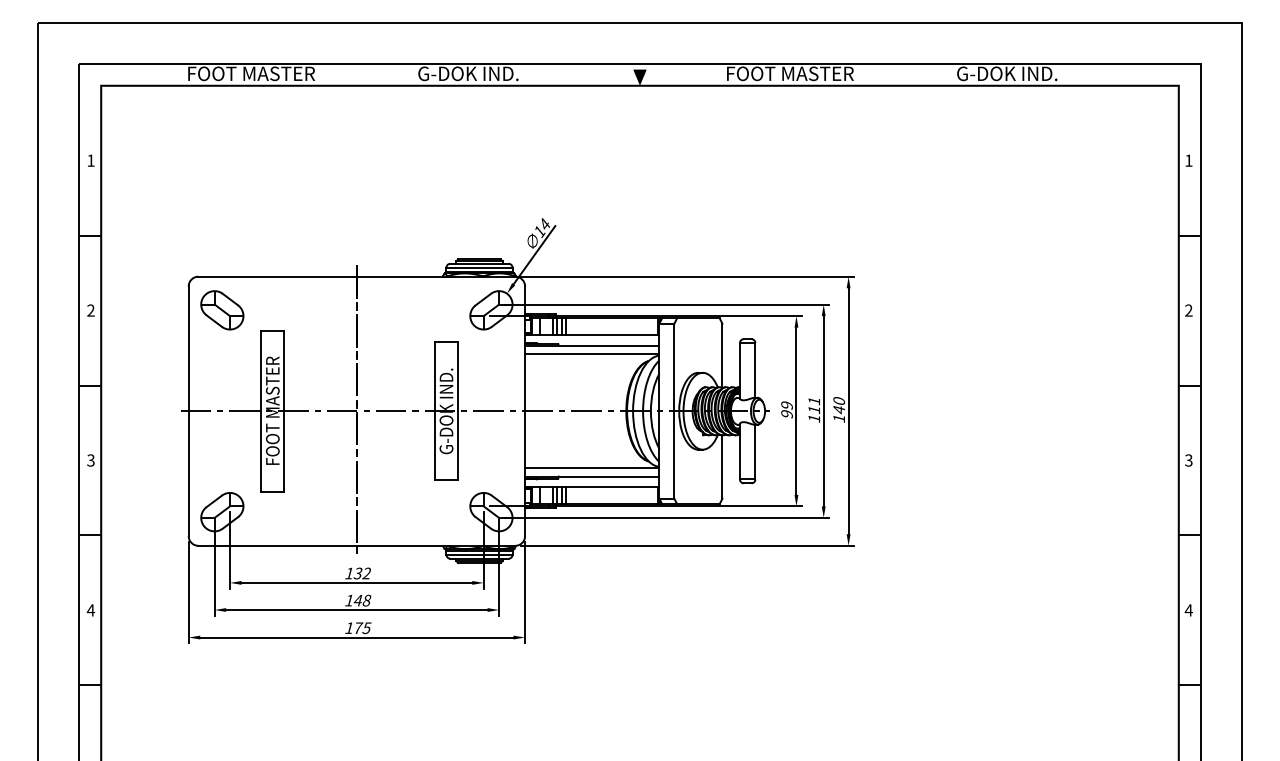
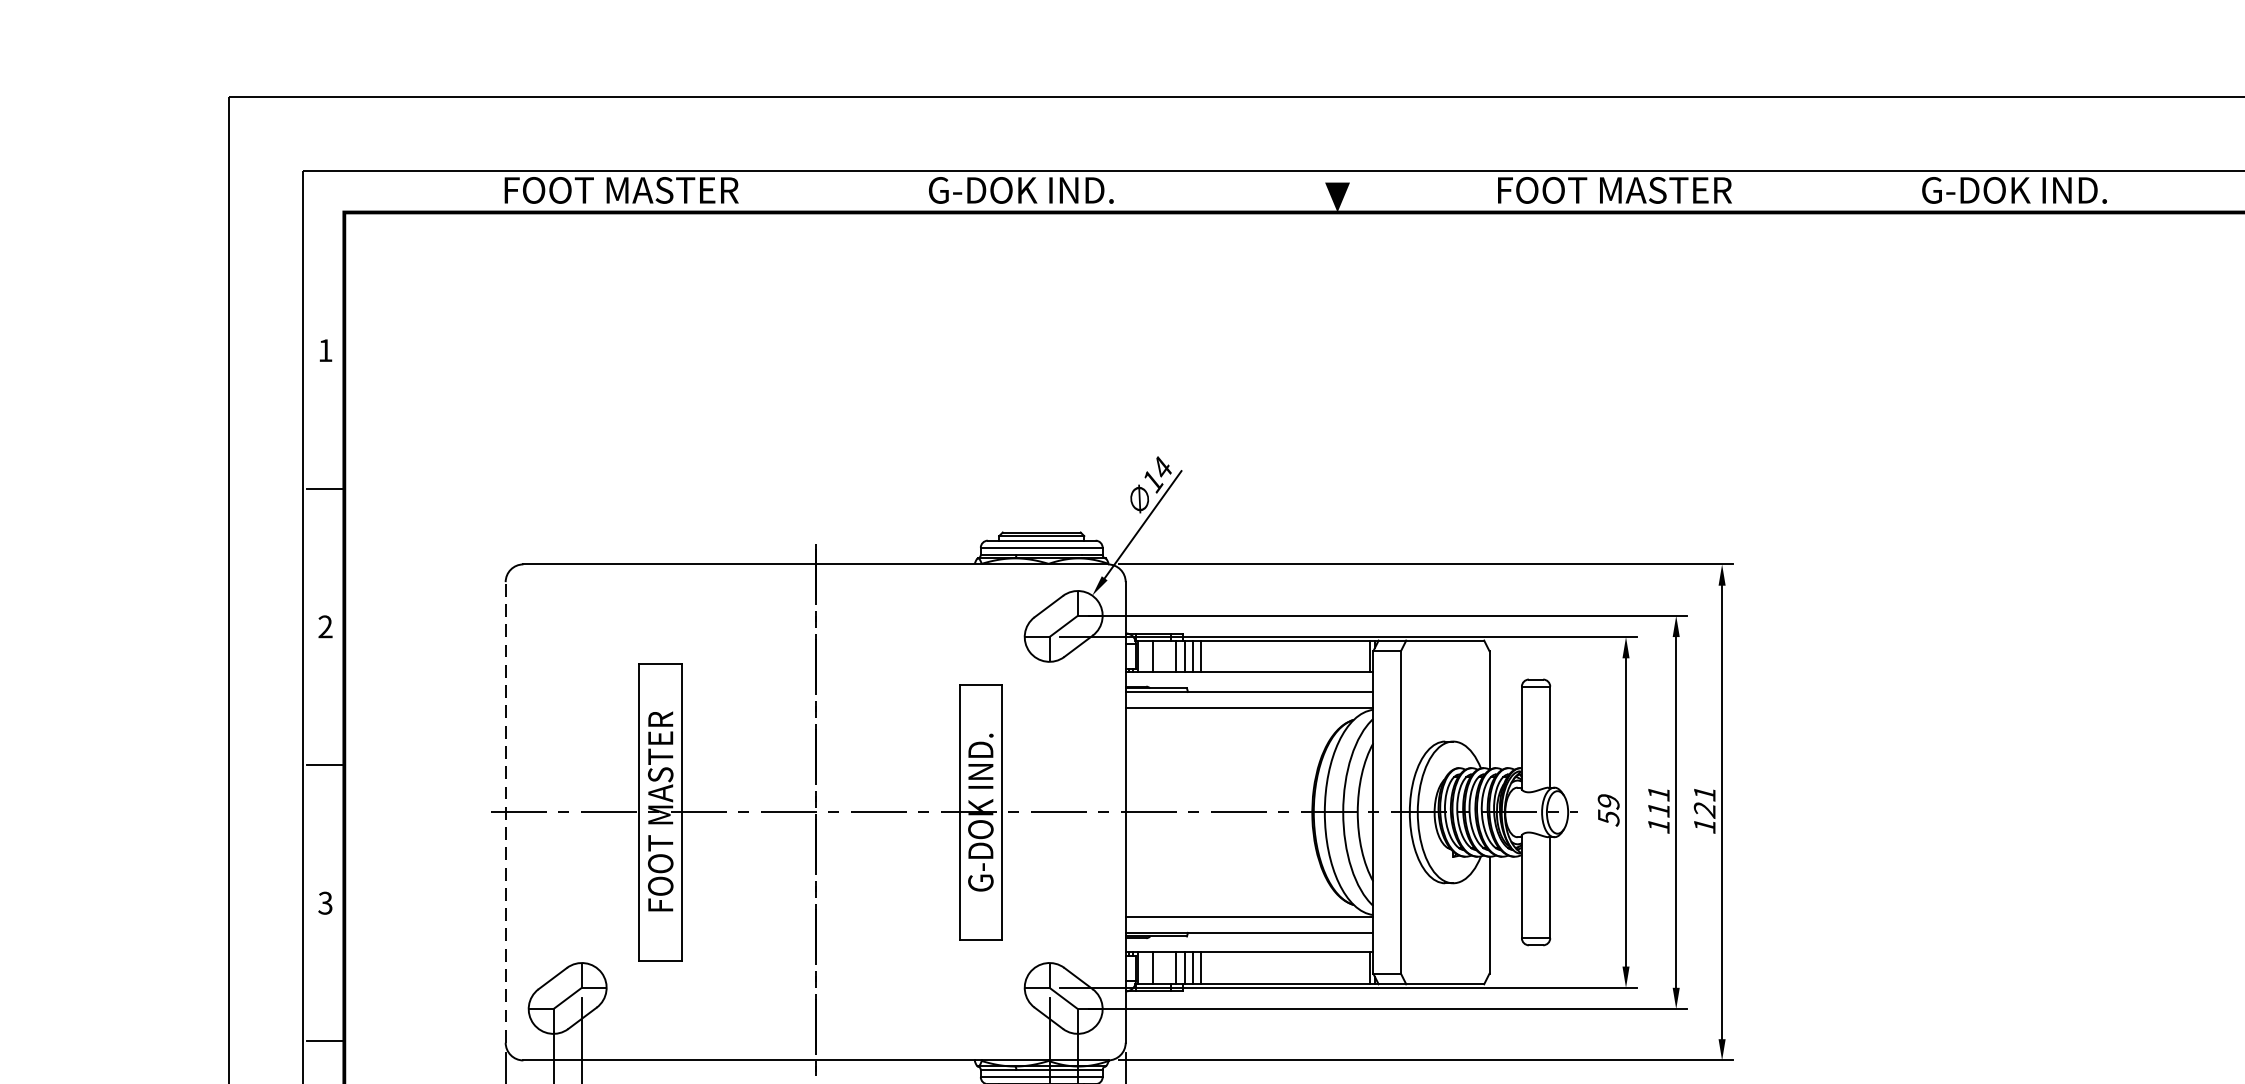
part: (222, 310) -> (567, 626), removed
text: (839, 405) -> (1705, 801), 140 -> 121
line: (188, 411) -> (505, 812), solid -> dashed
text: (786, 413) -> (1607, 816), 99 -> 59

